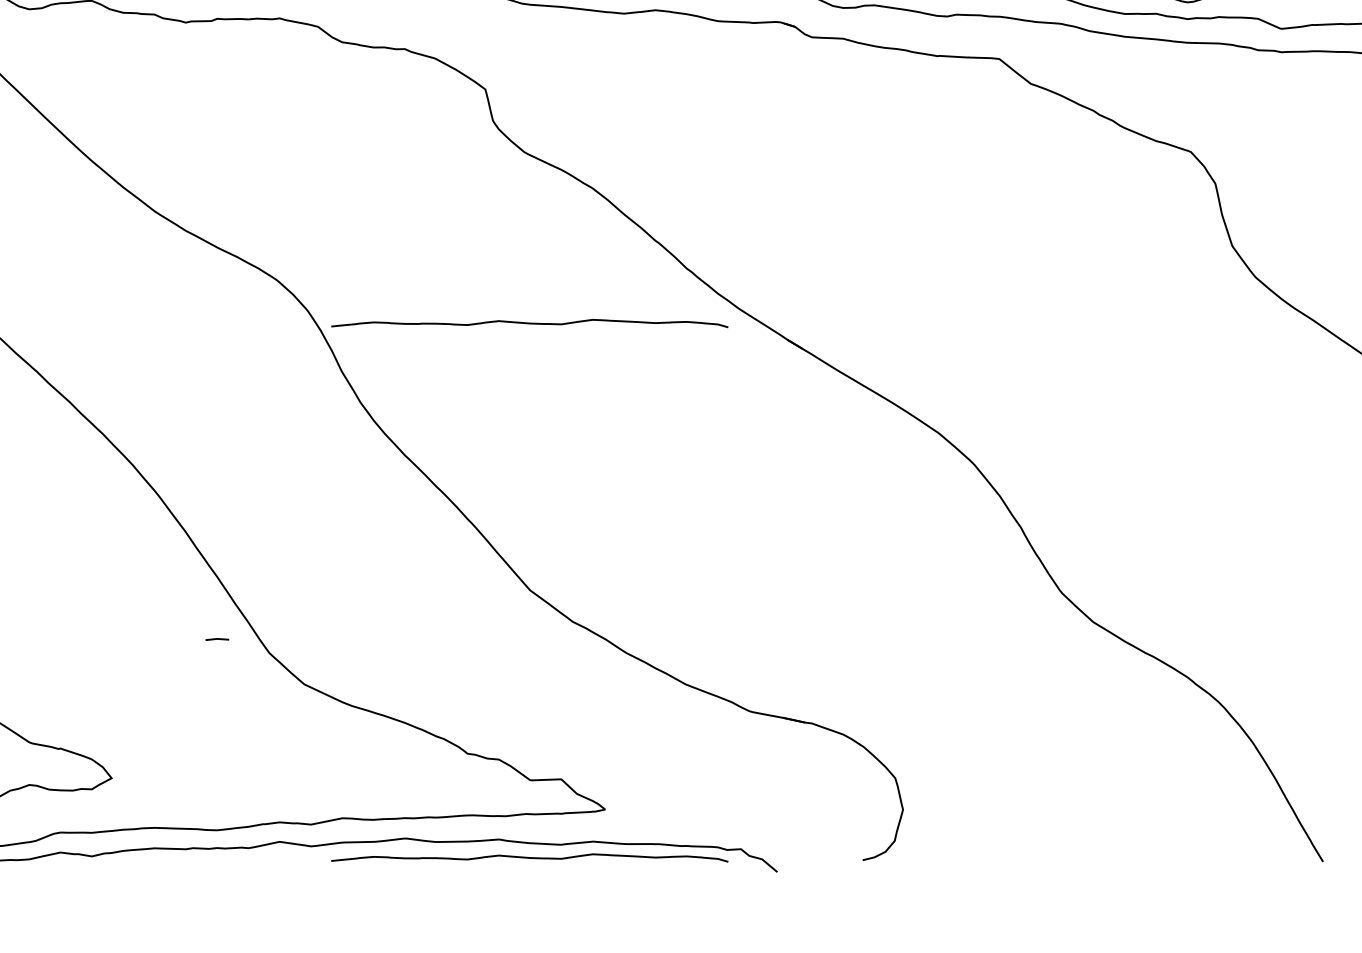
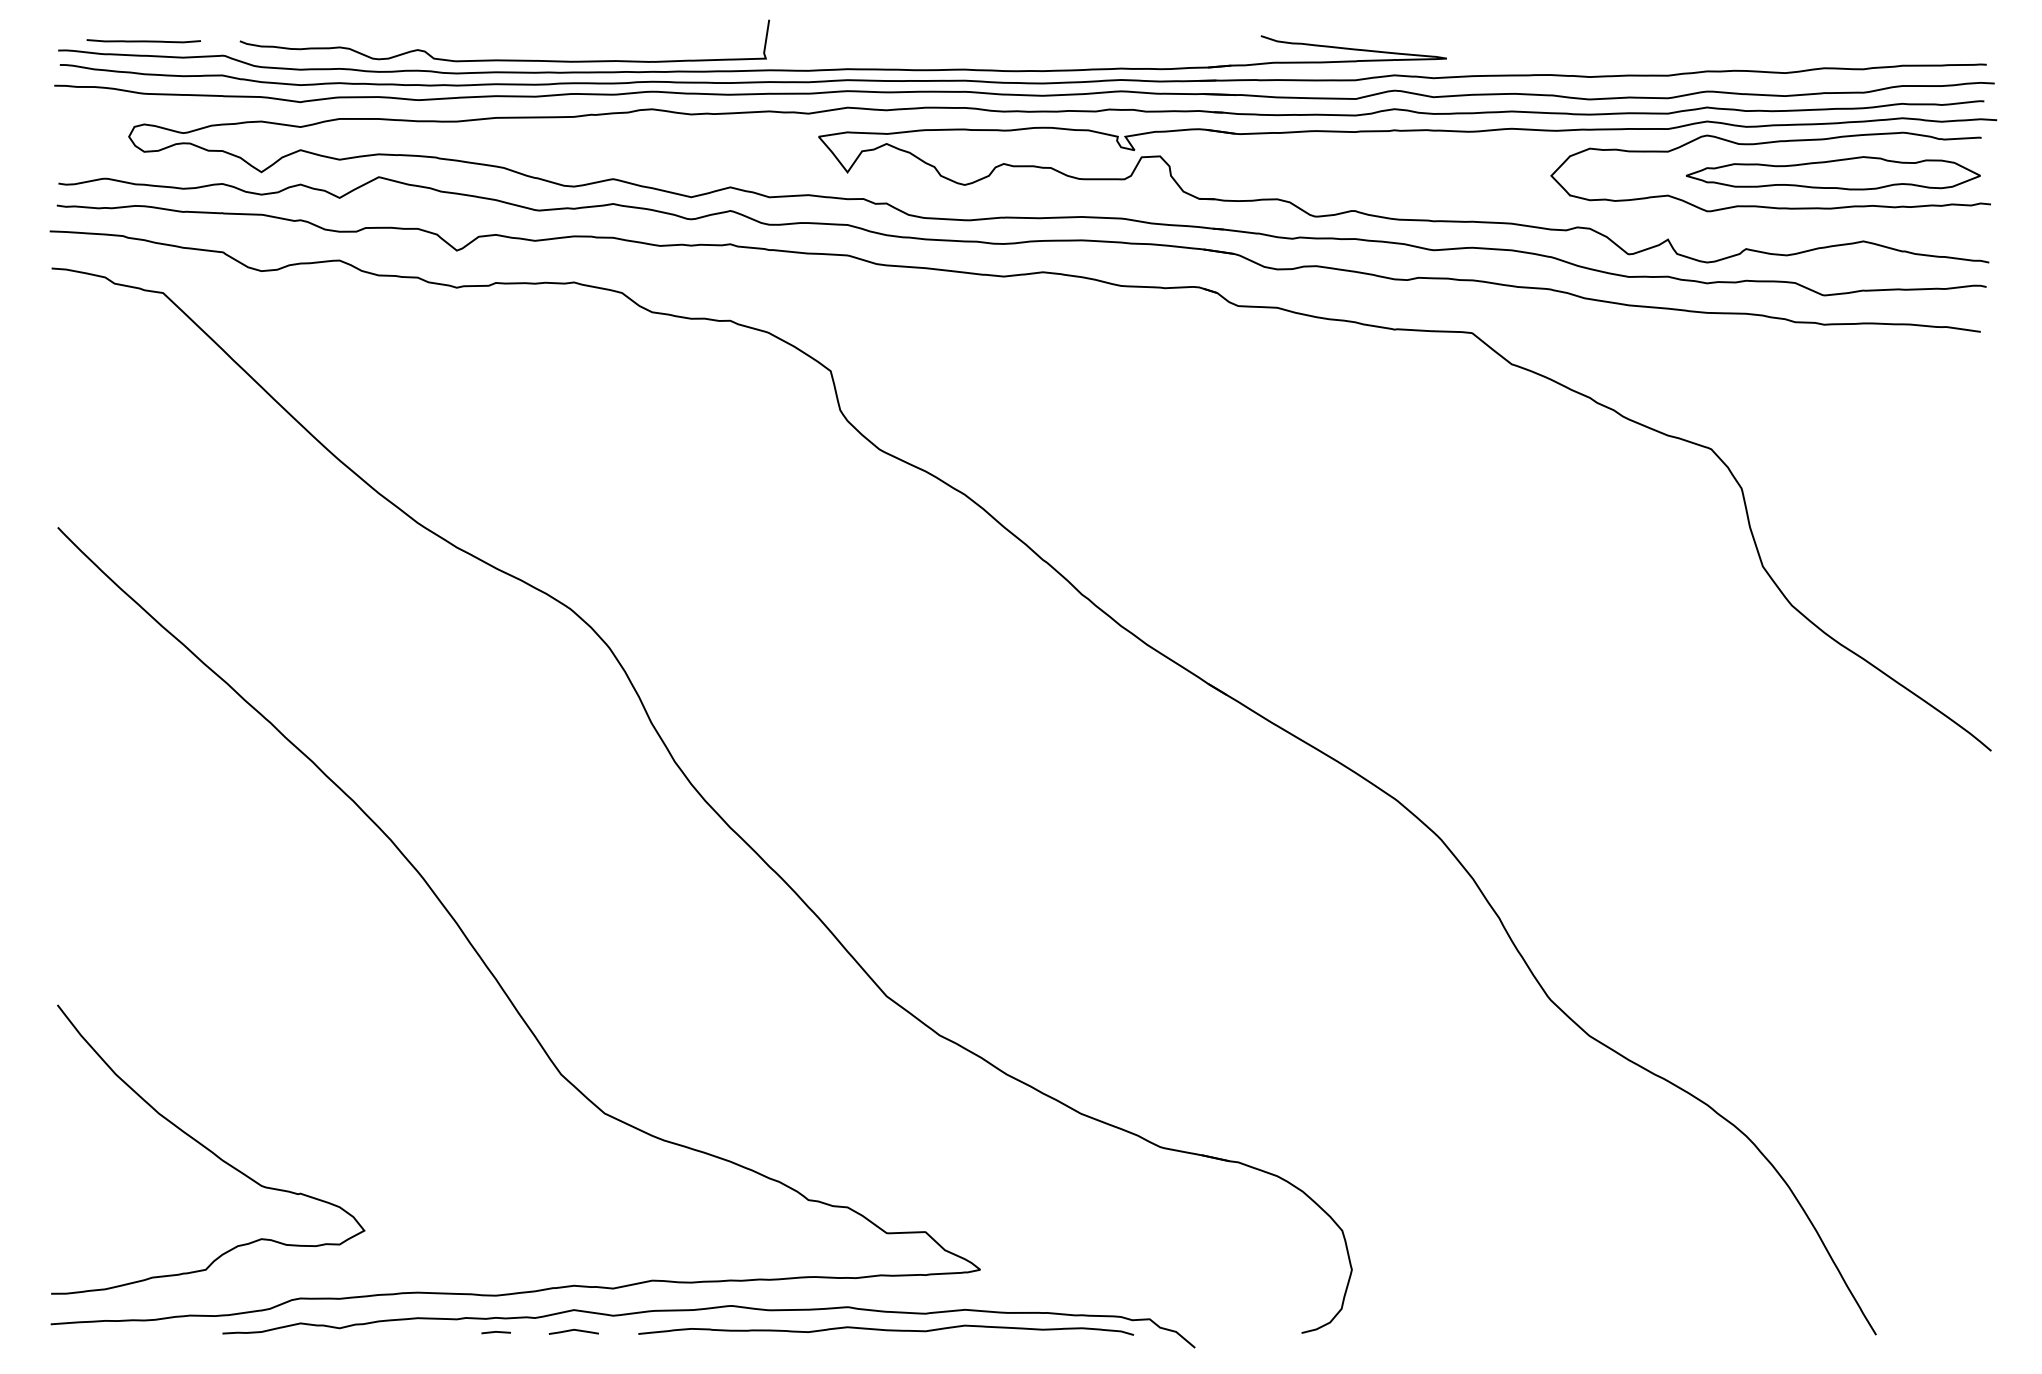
curve: (529, 322) -> (885, 662), removed
line: (216, 639) -> (495, 1332), moved
line: (279, 858) -> (573, 1330), added

